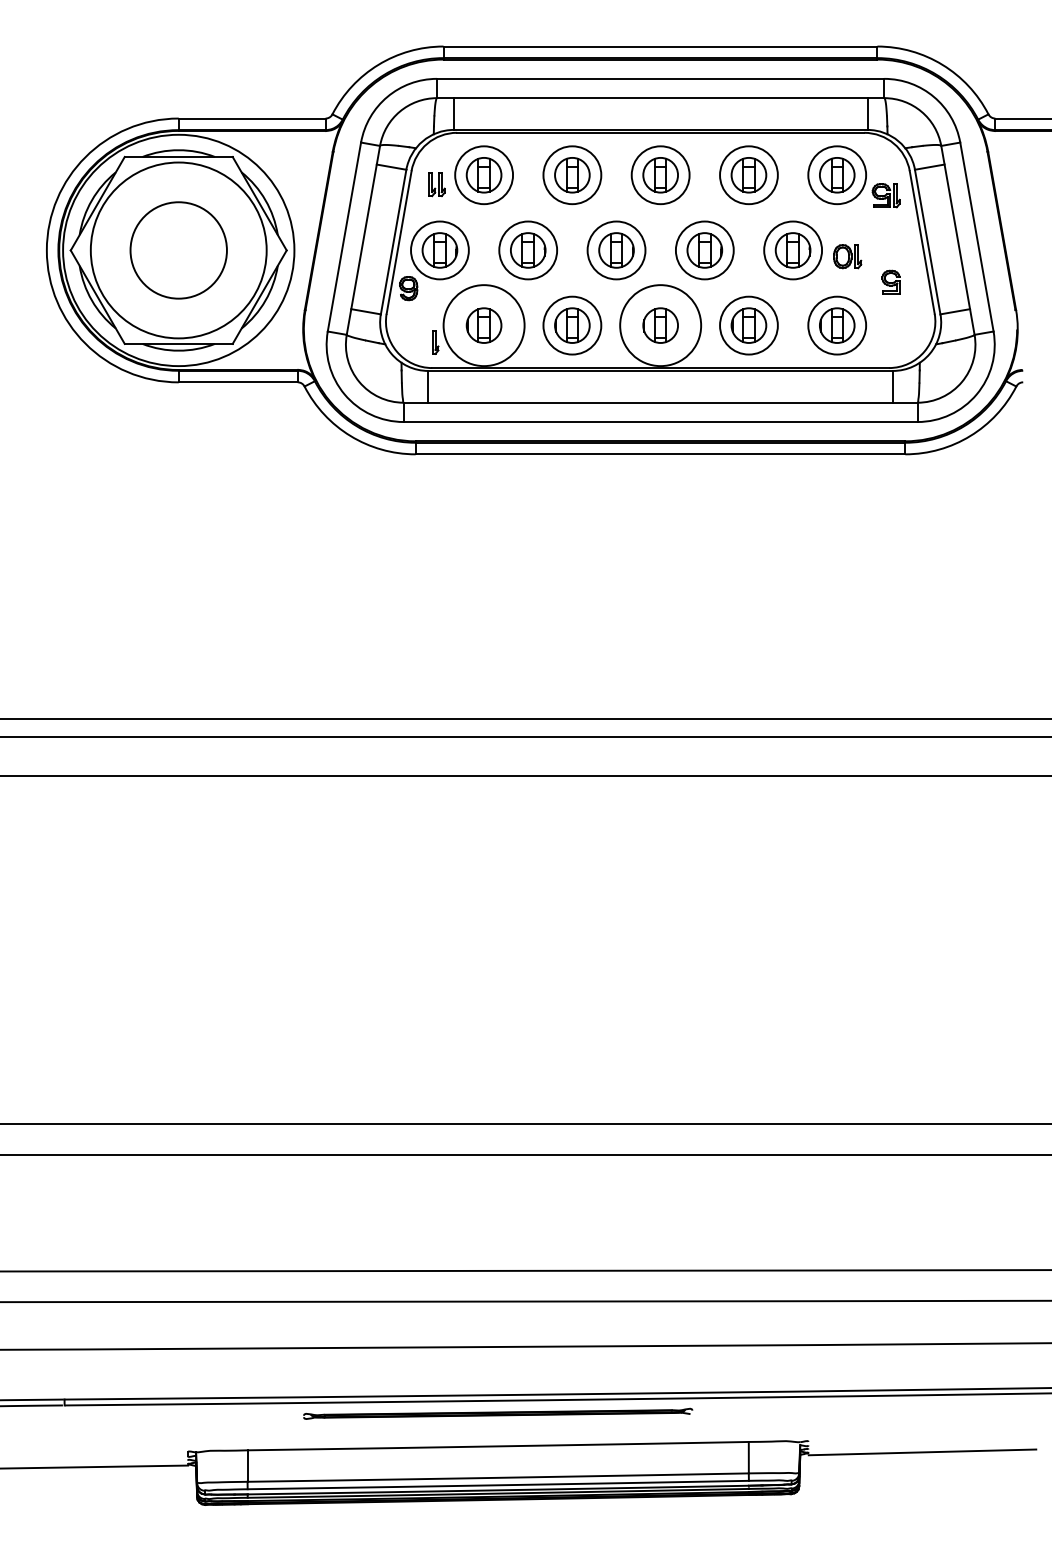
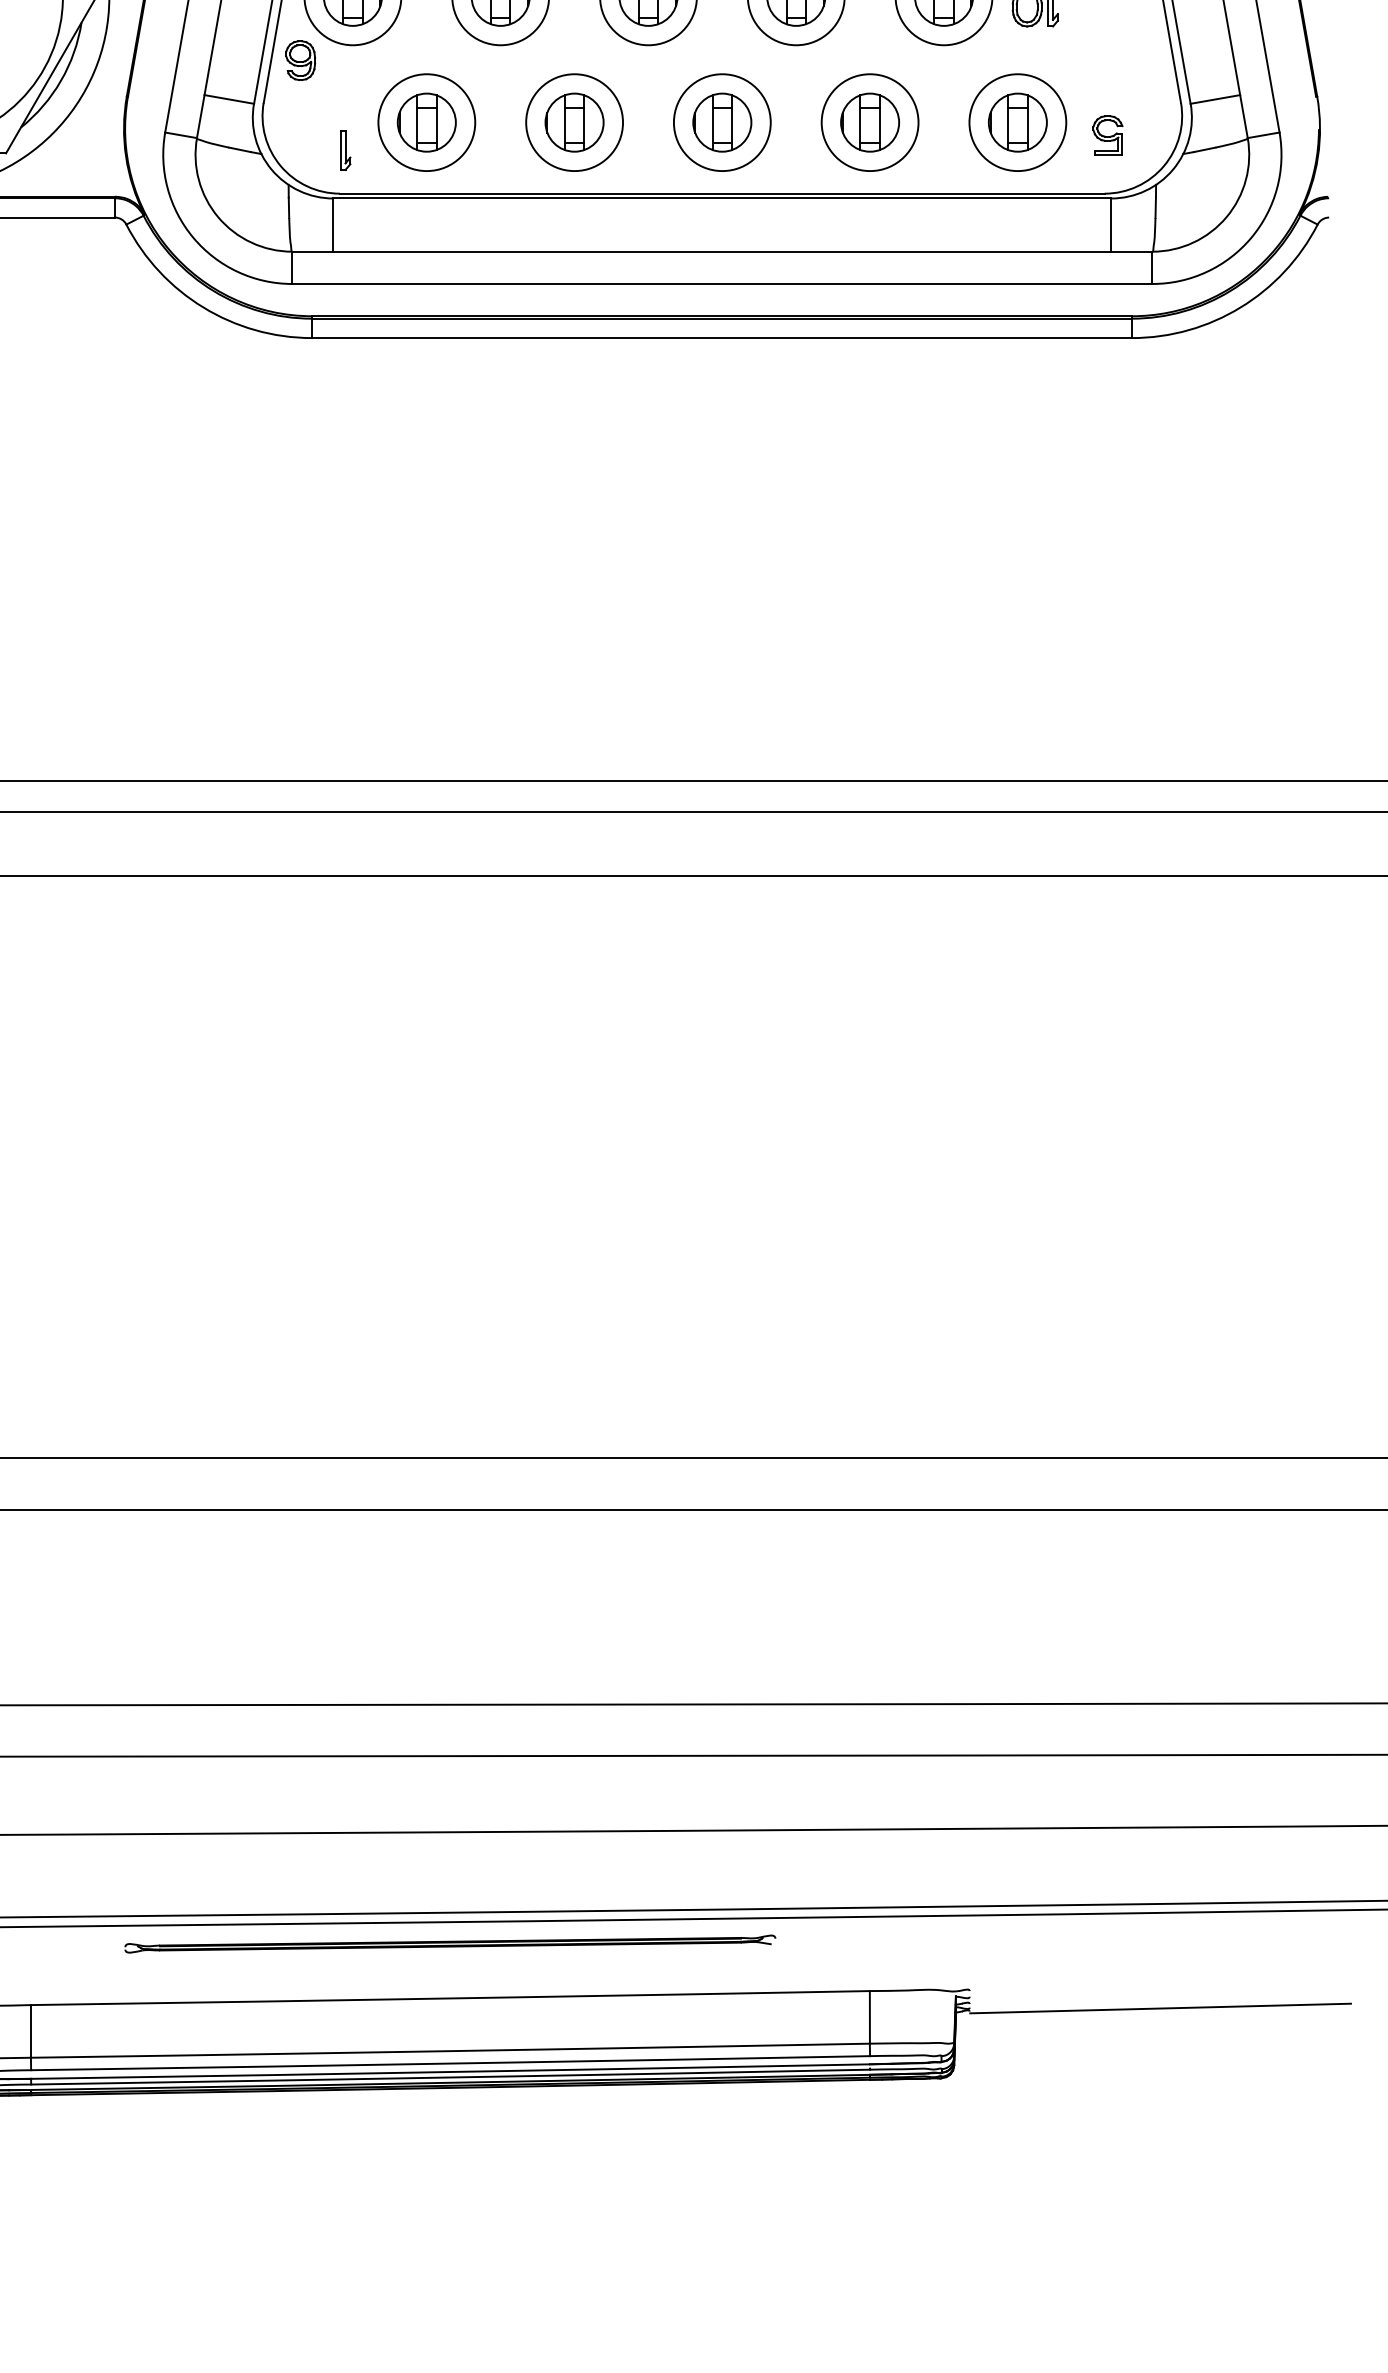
part: (890, 281) -> (1107, 134), moved
circle: (484, 325) -> (427, 122), size x0.71
circle: (660, 325) -> (722, 122), size x0.71

